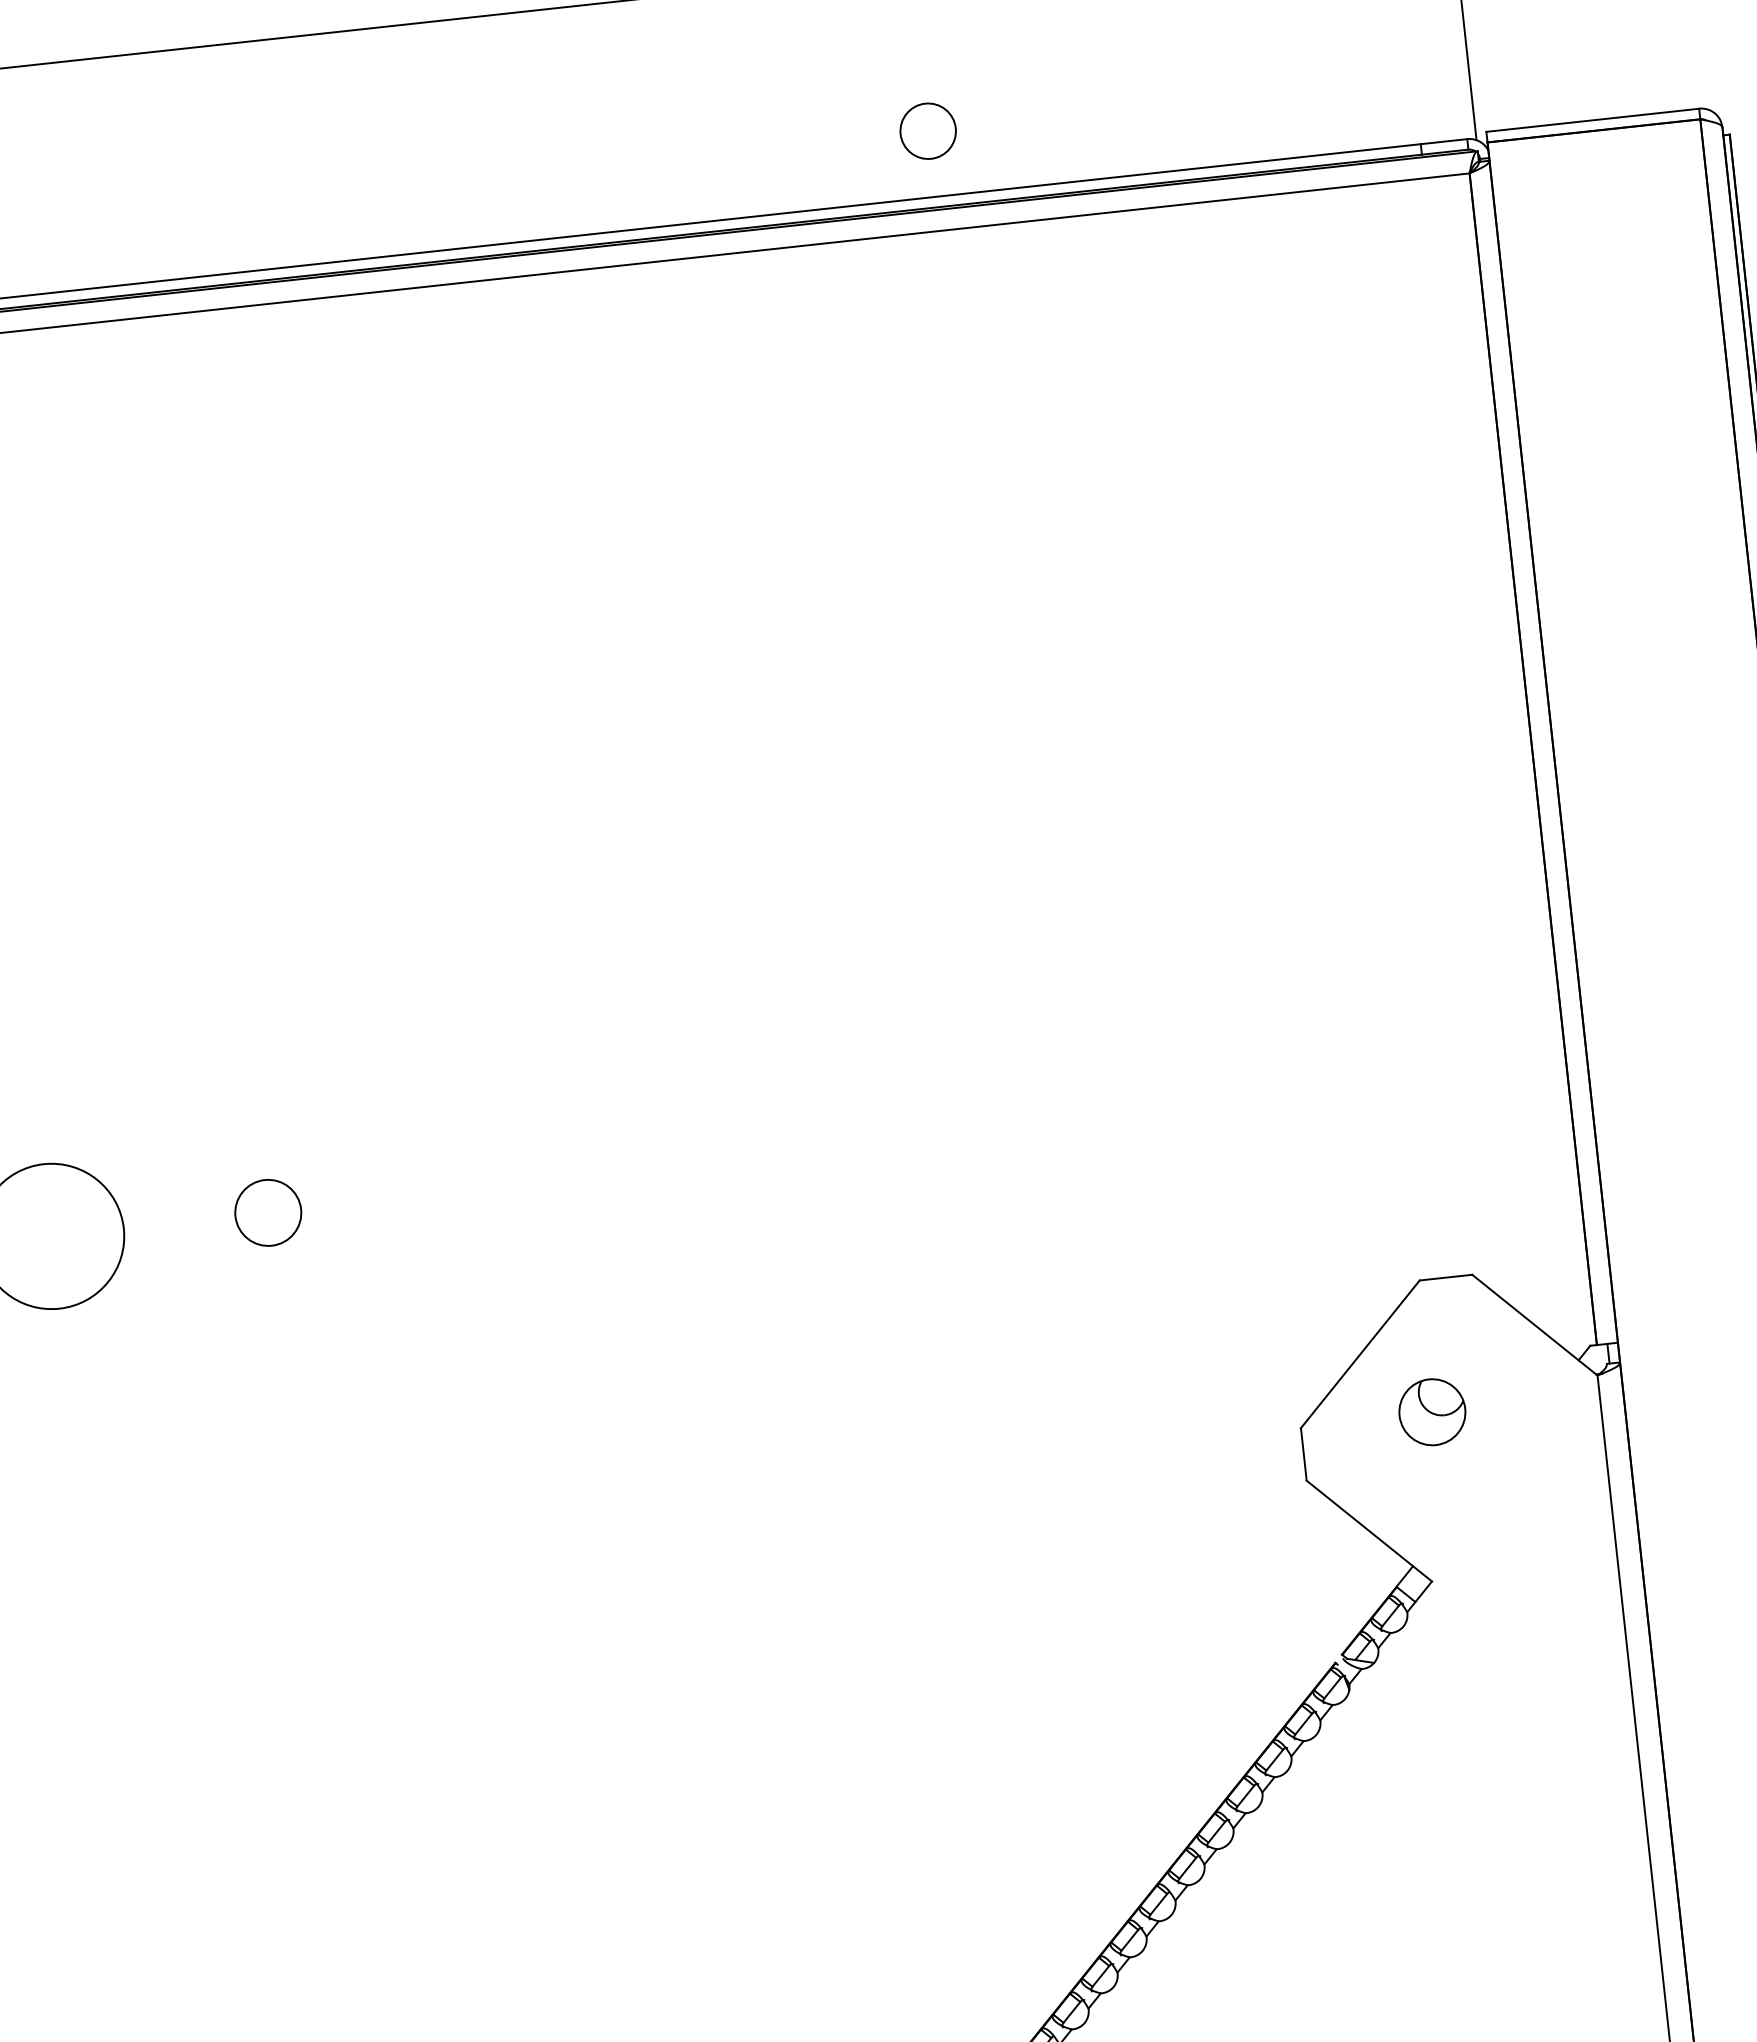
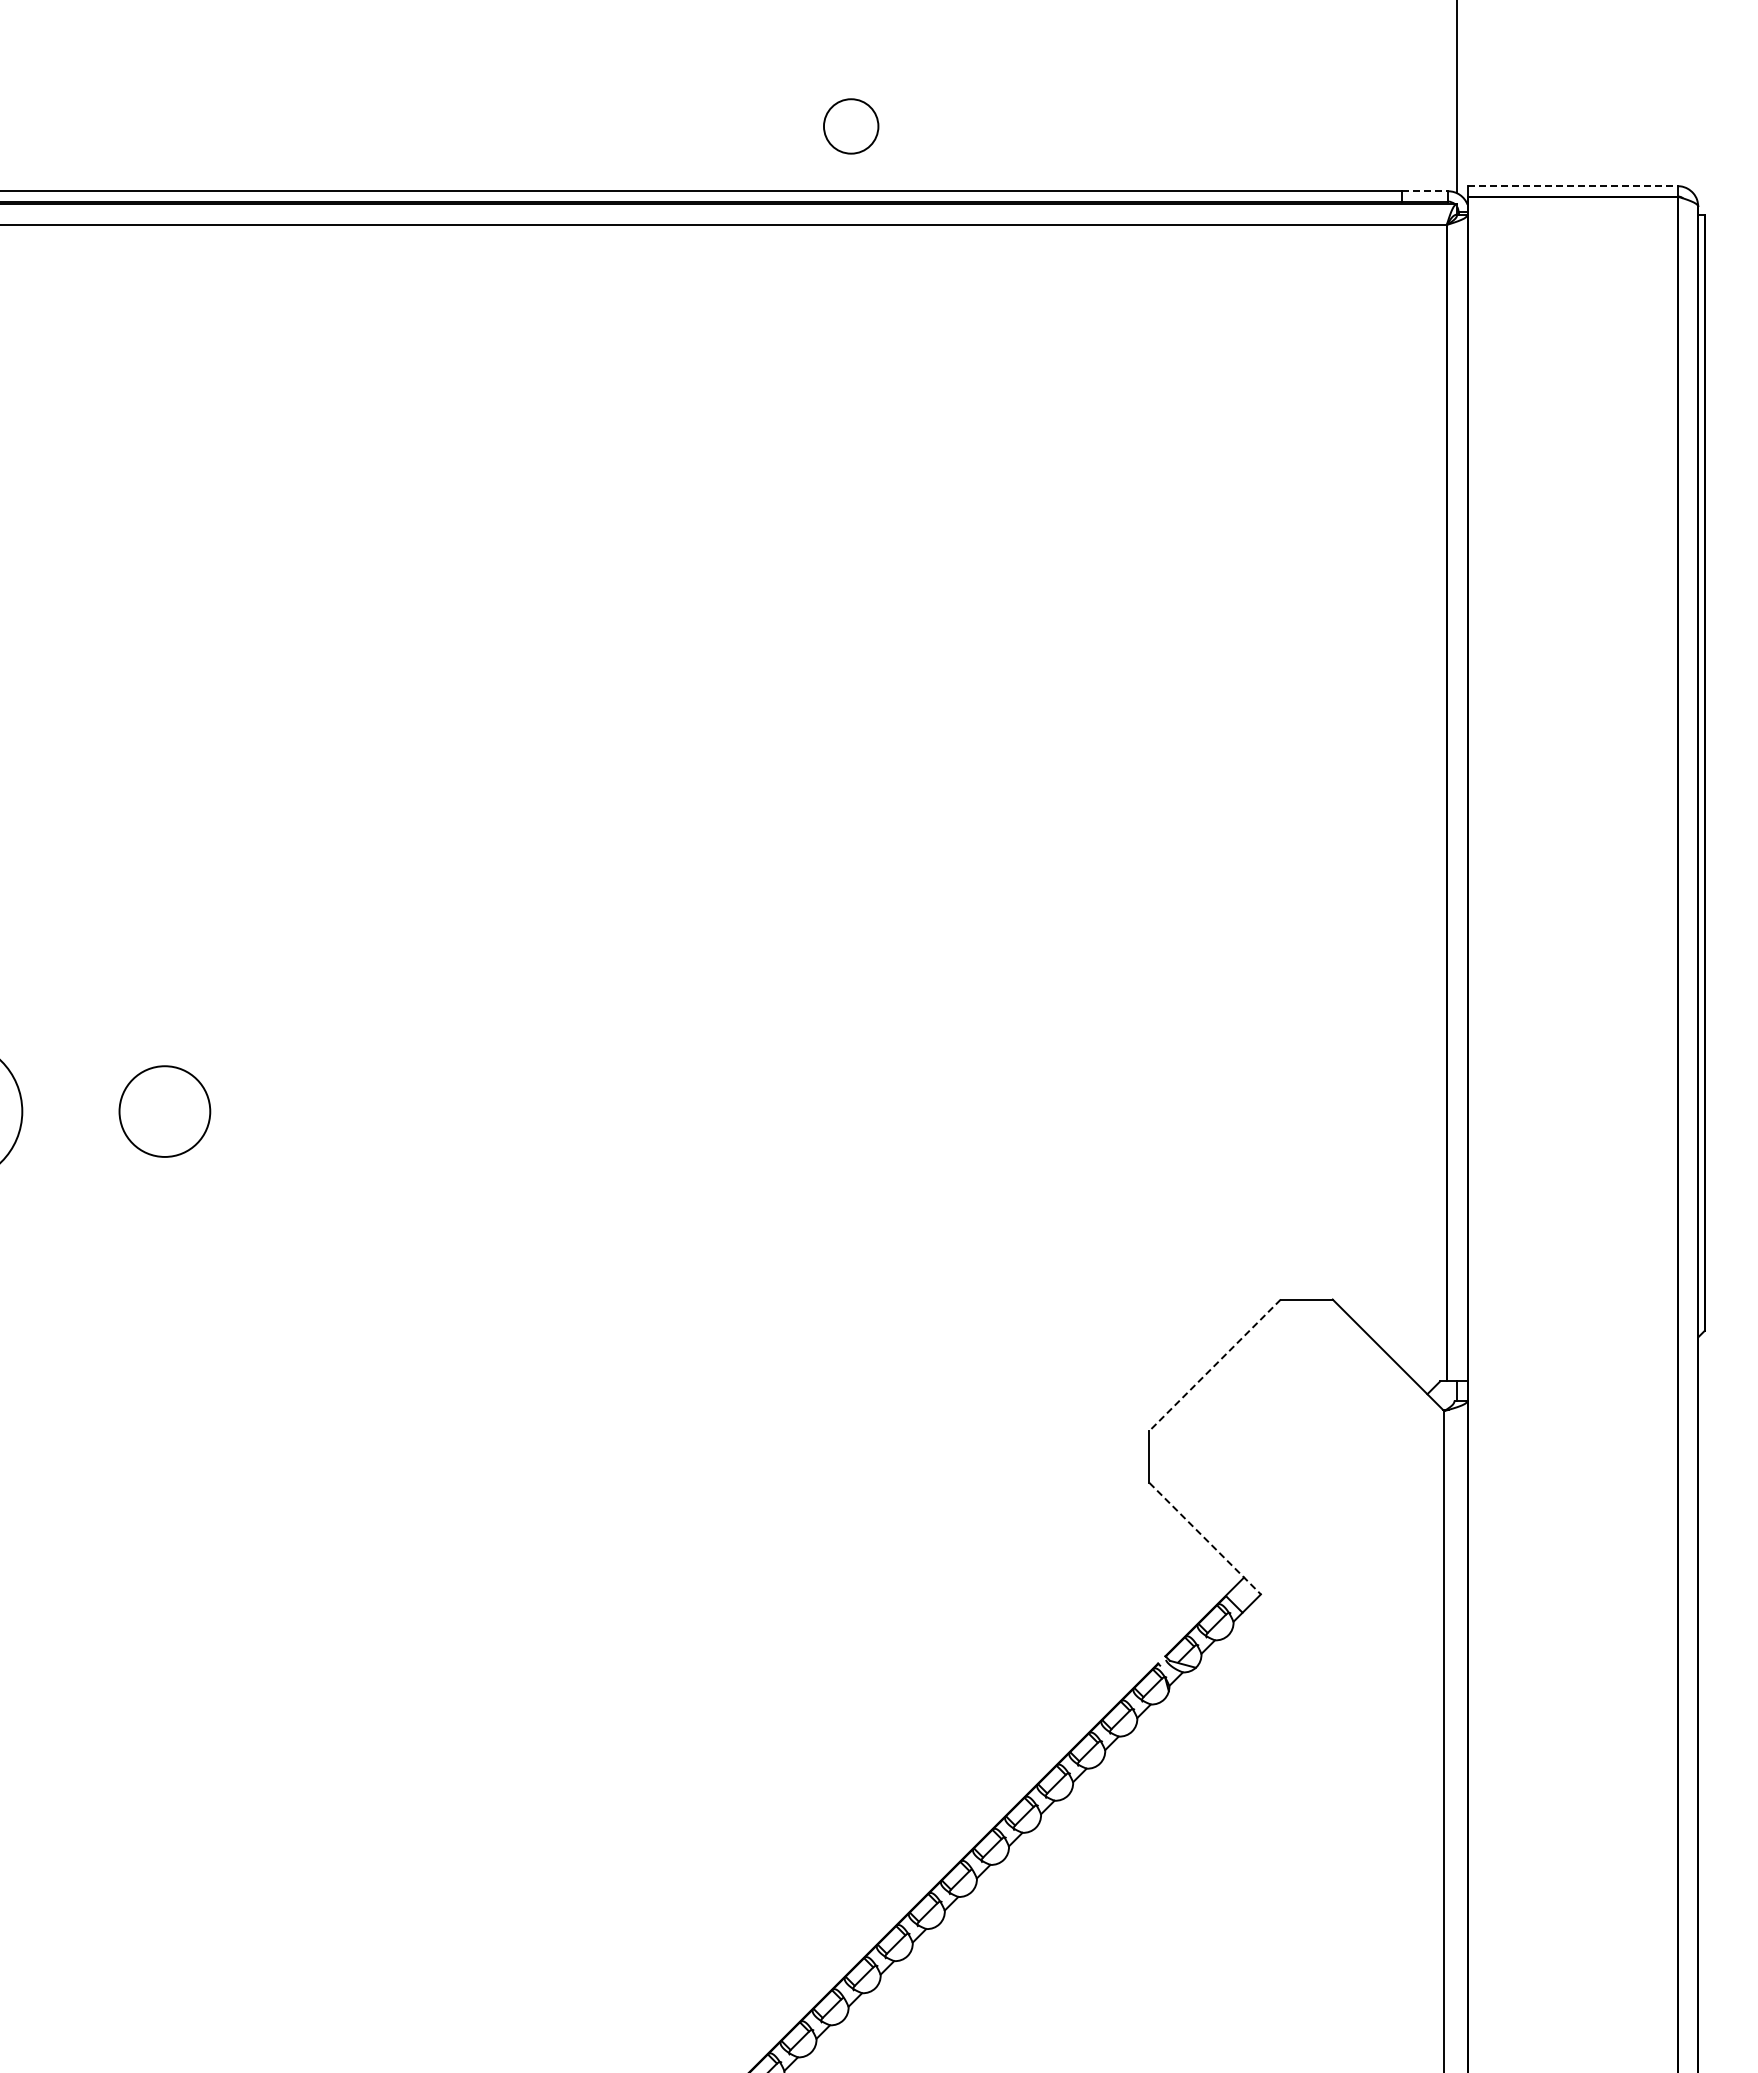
line: (1592, 120) -> (1572, 186), solid -> dashed
circle: (928, 131) -> (851, 126), moved
line: (1444, 141) -> (1425, 191), solid -> dashed
circle: (267, 1212) -> (164, 1111), size x1.4
line: (1360, 1354) -> (1215, 1365), solid -> dashed
part: (1432, 1412) -> (1279, 1429), removed
line: (1369, 1530) -> (1205, 1538), solid -> dashed

